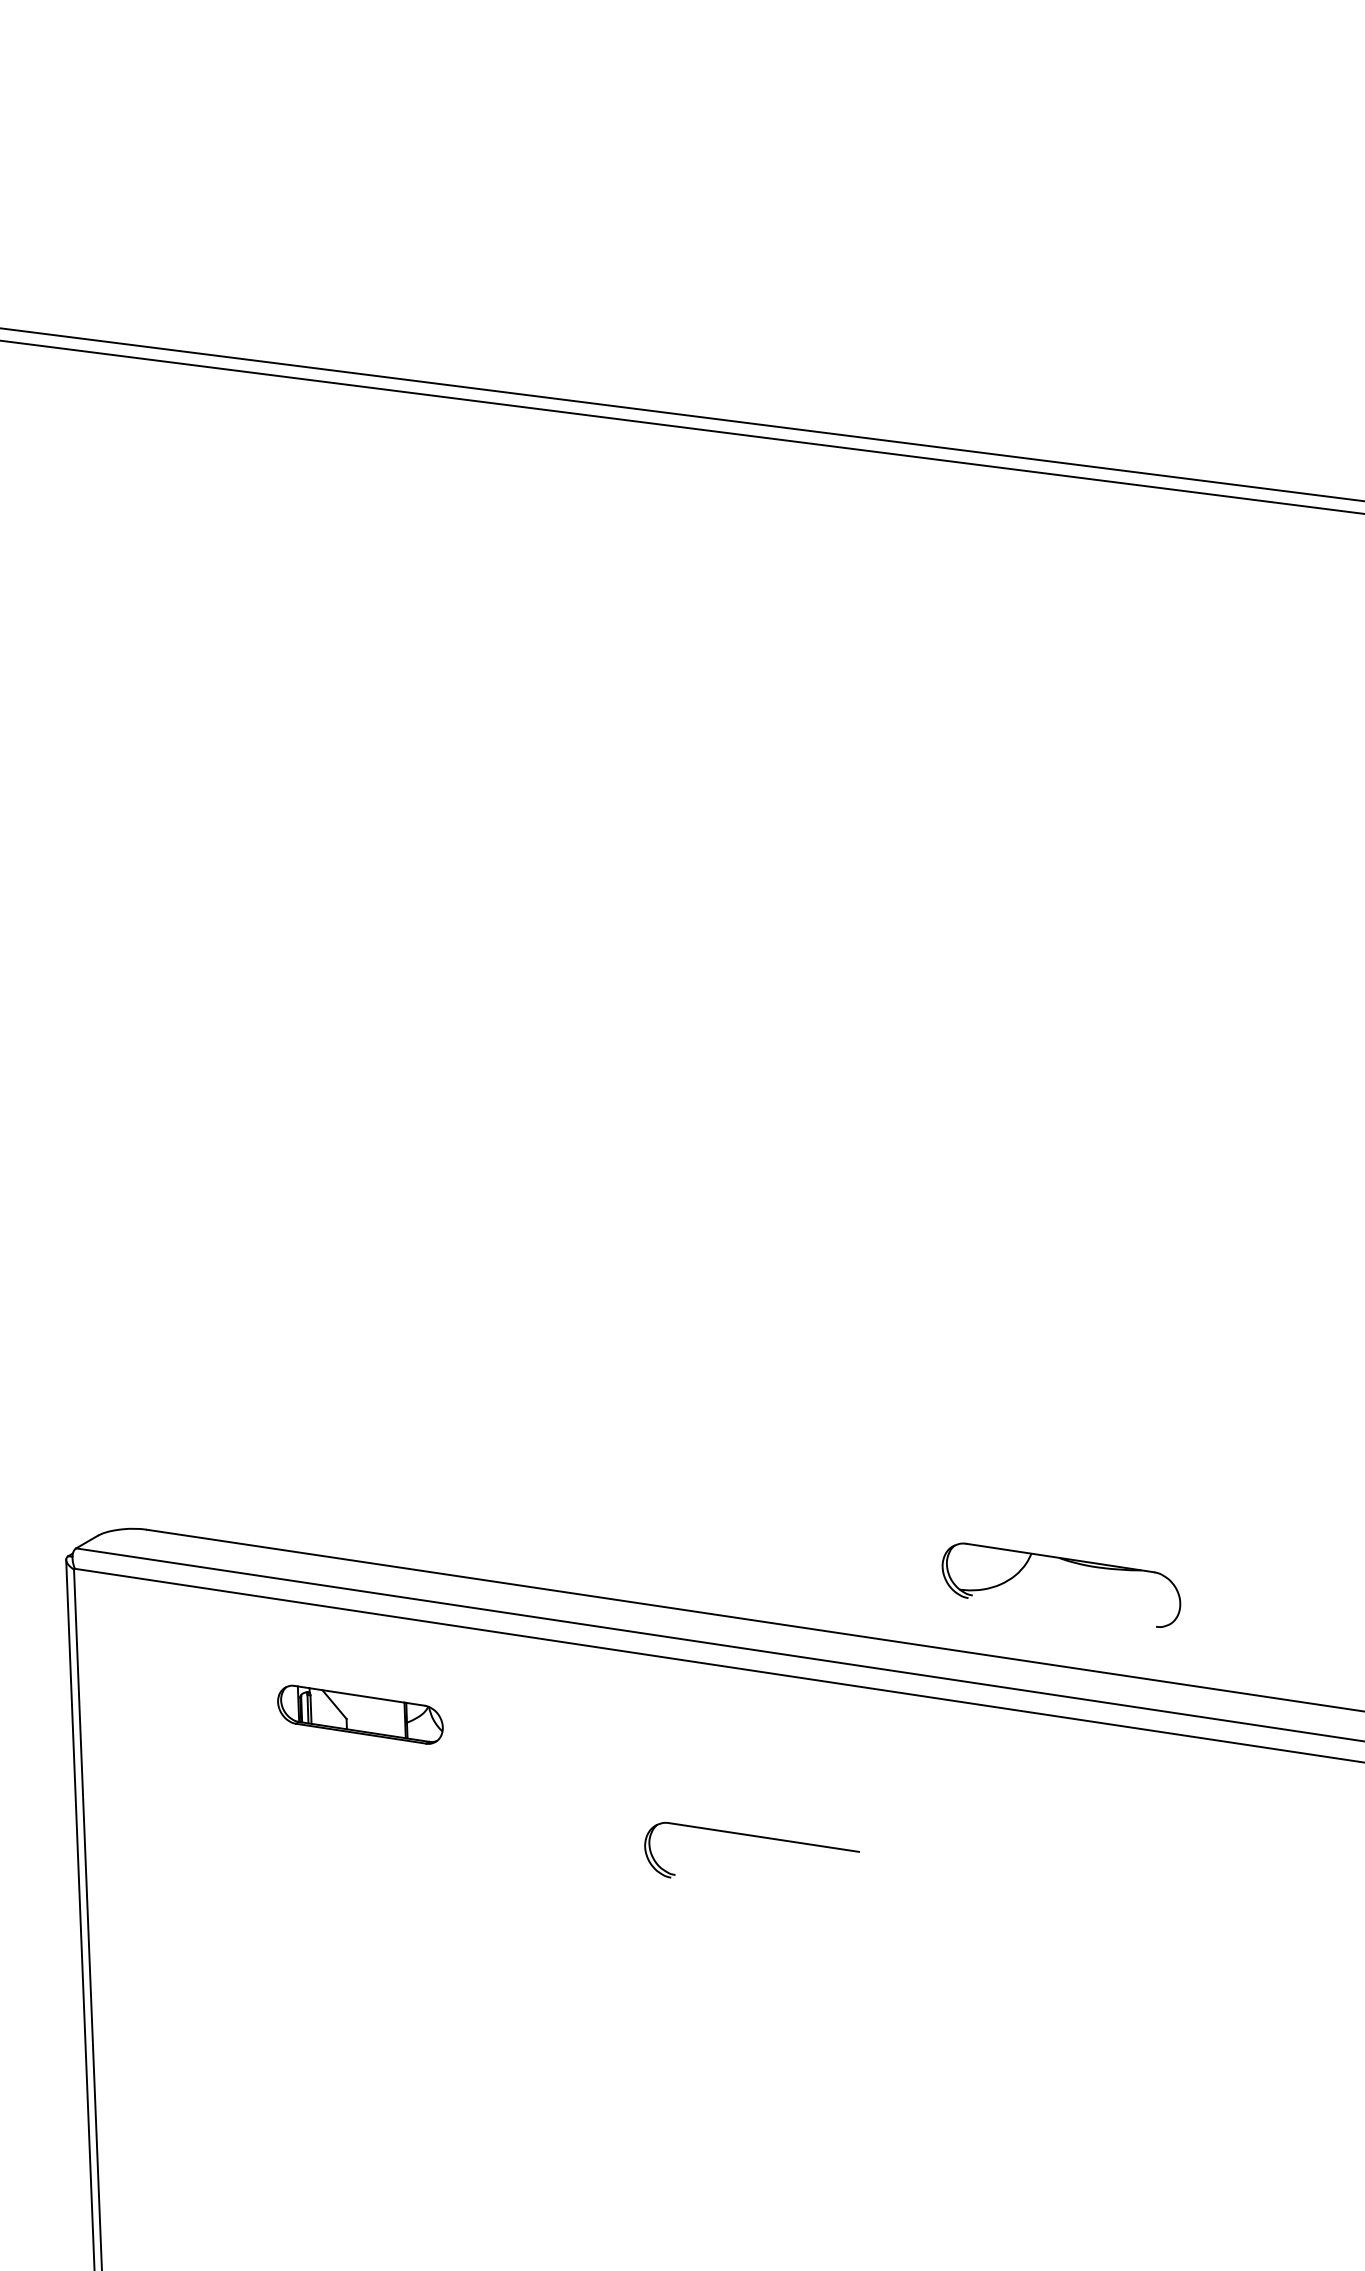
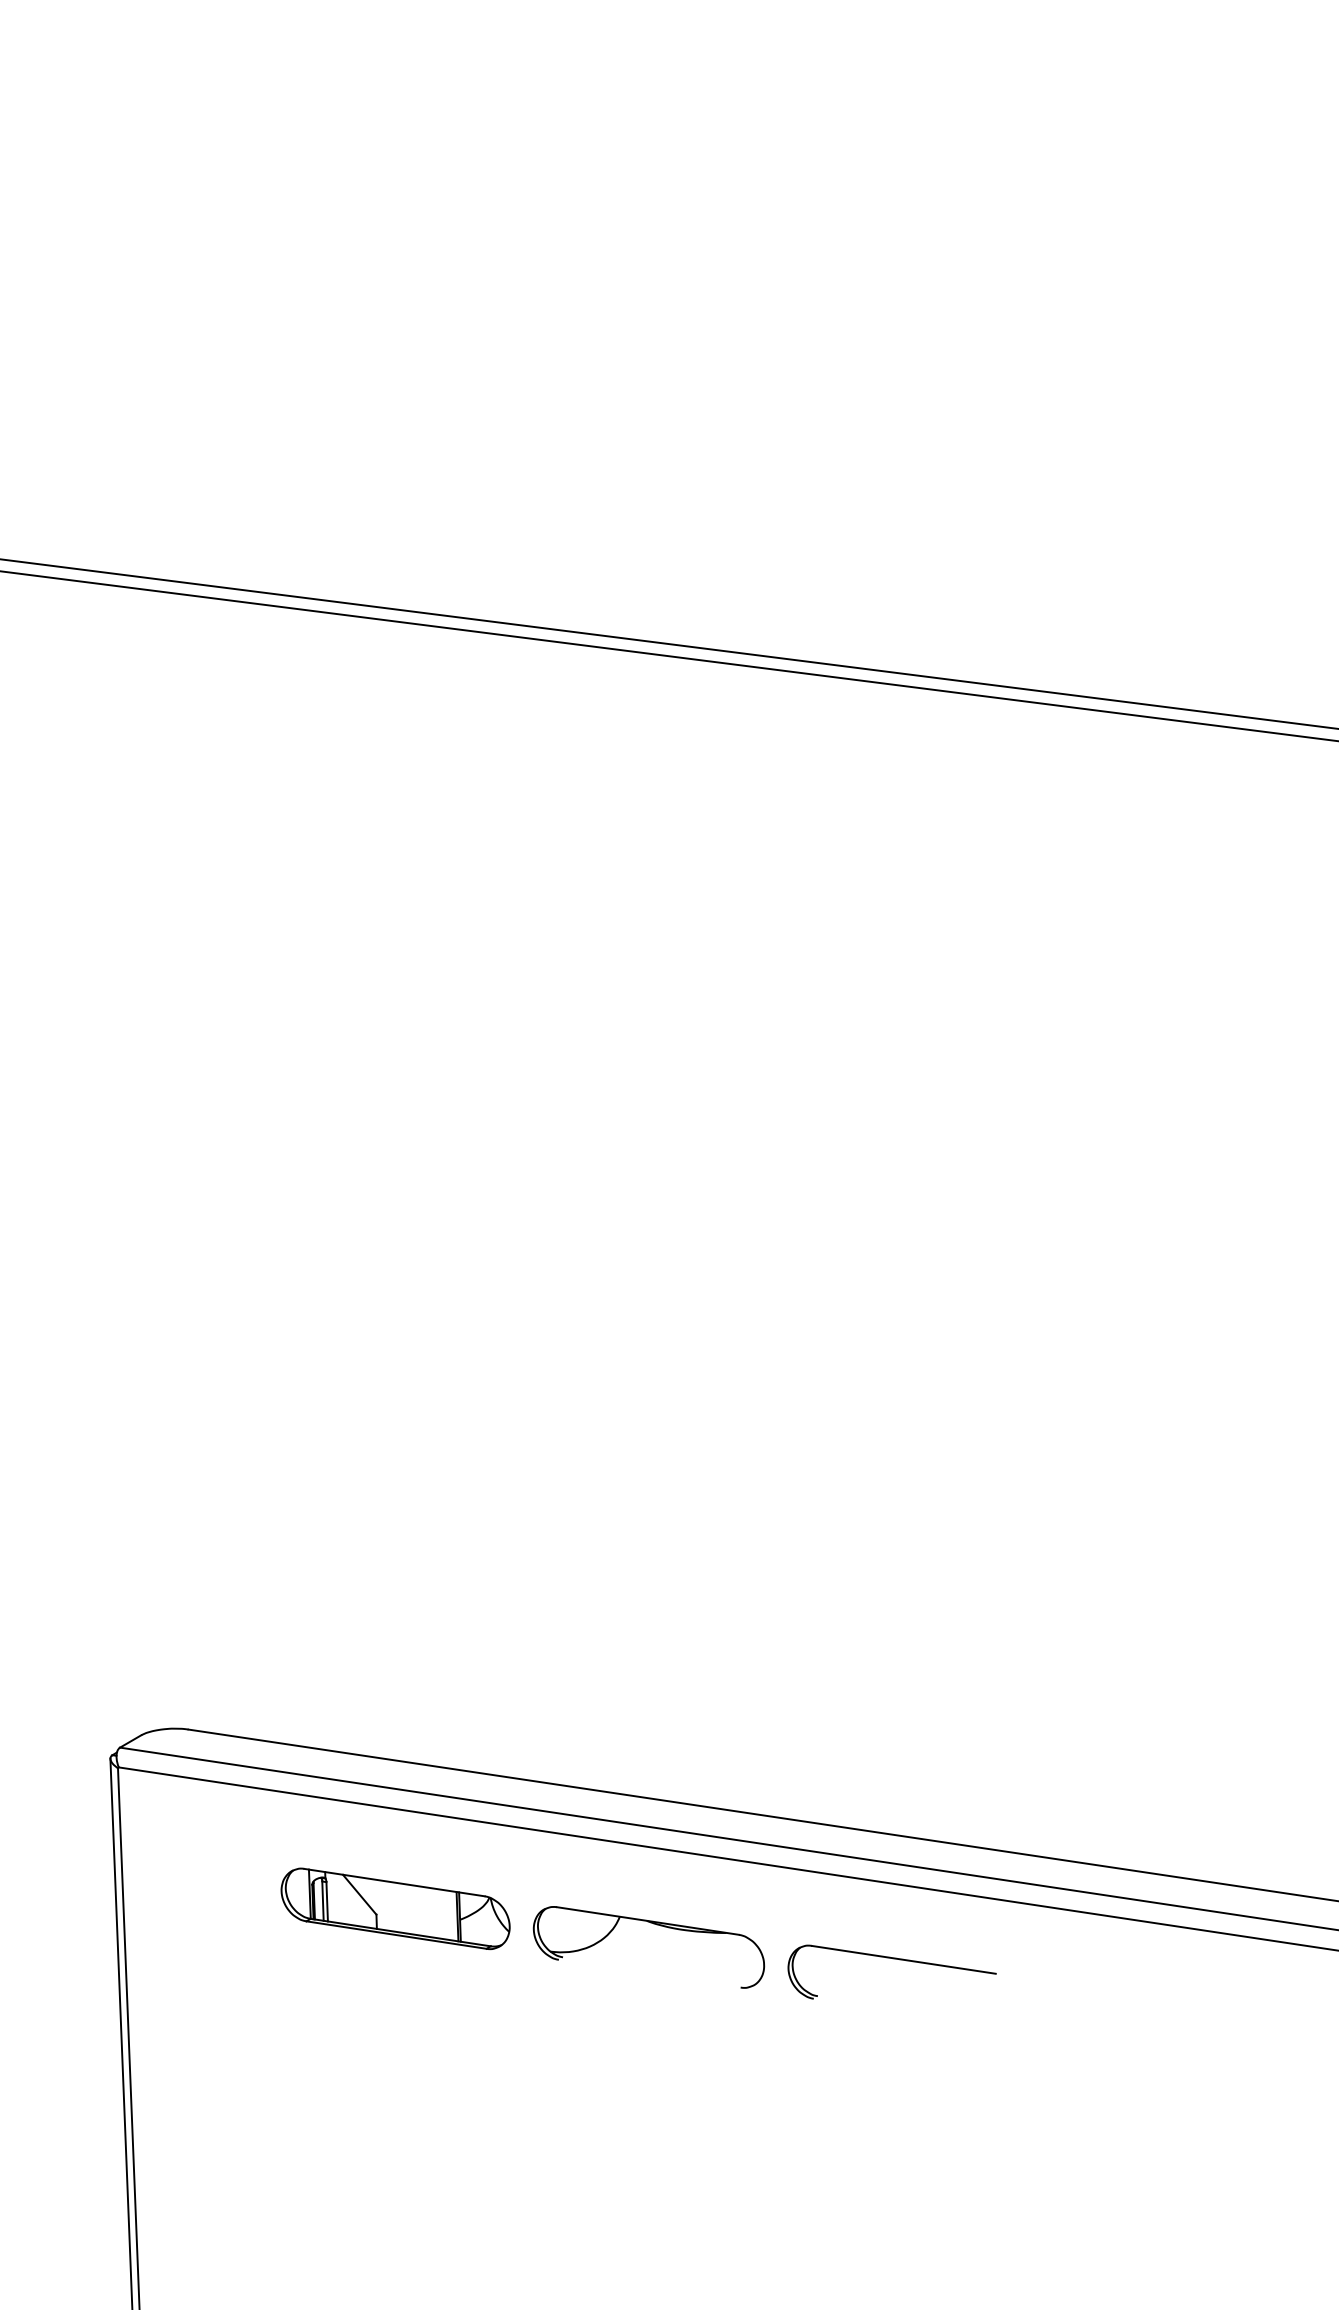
part: (1069, 1562) -> (656, 1925), moved
part: (360, 1714) -> (395, 1908), size x1.43
part: (753, 1837) -> (893, 1959), moved

